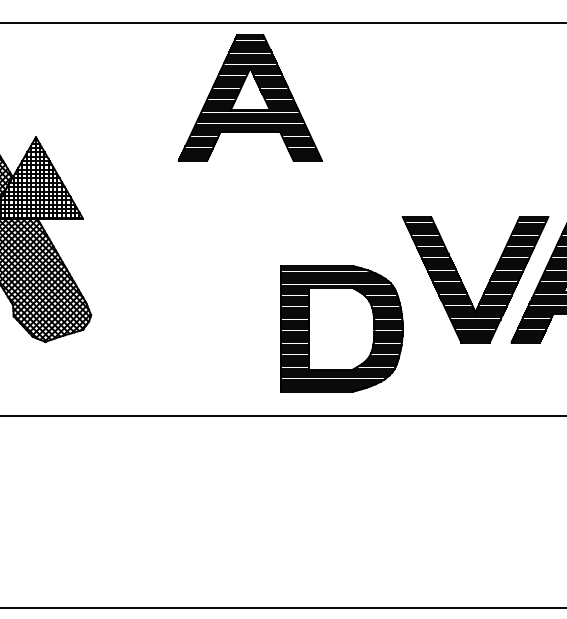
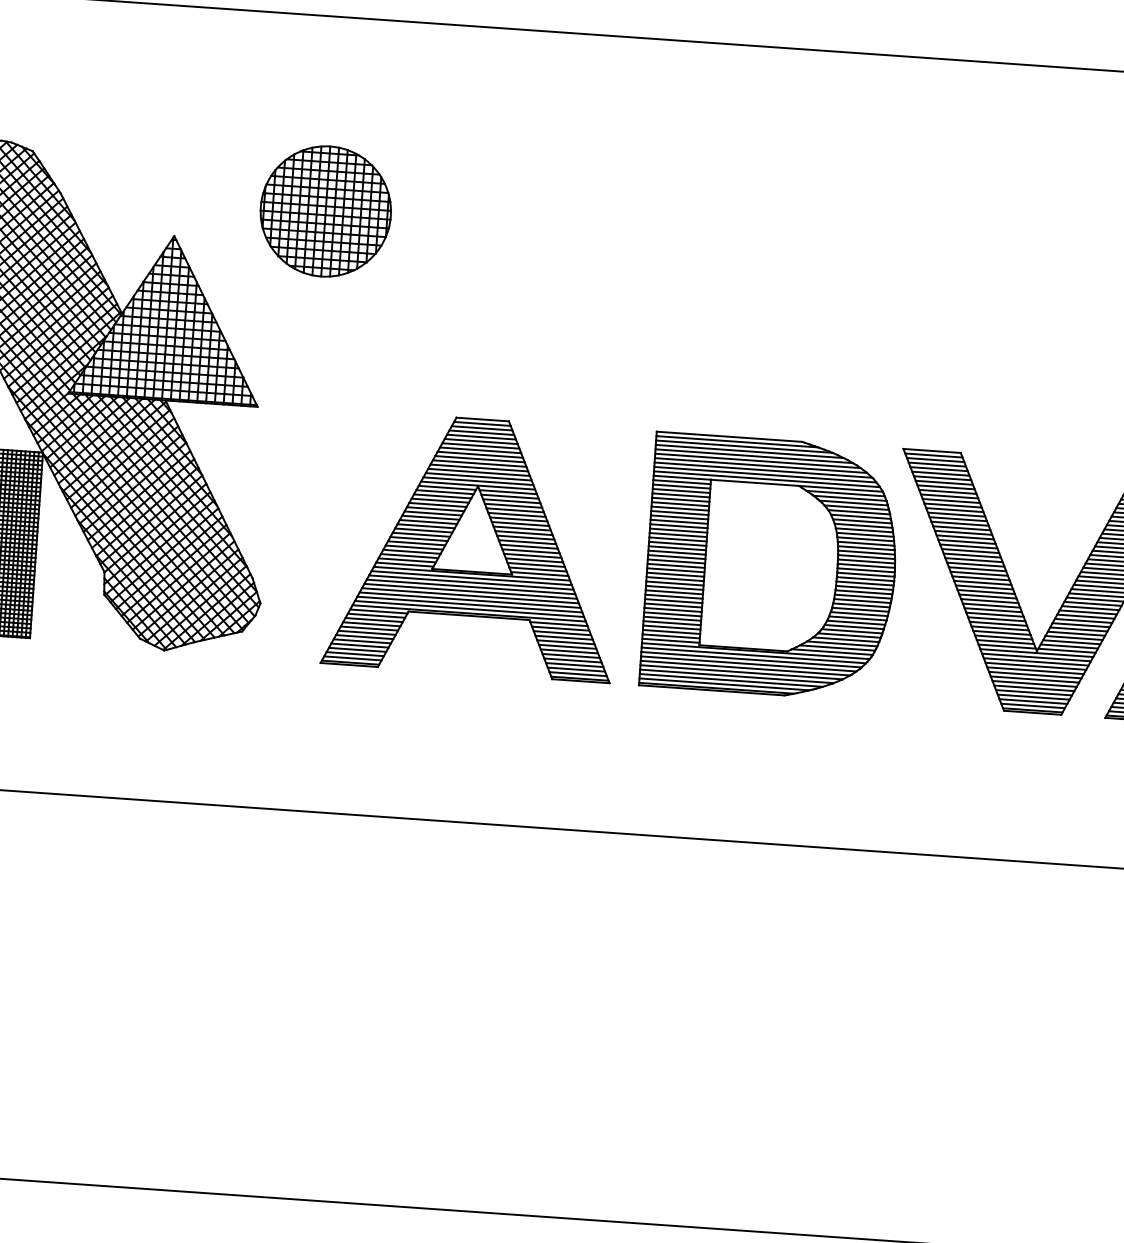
part: (249, 97) -> (472, 545), moved
part: (109, 119) -> (325, 210), added
part: (341, 328) -> (770, 566), moved

